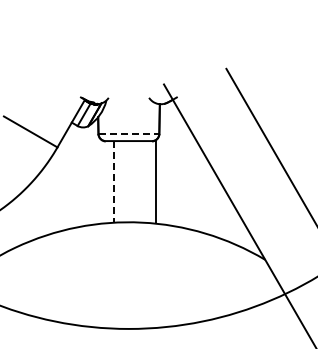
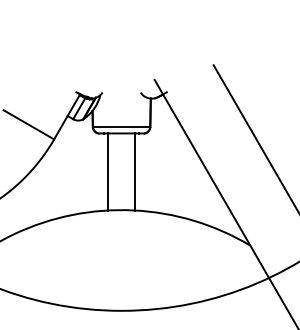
line: (129, 133) -> (122, 126), dashed -> solid
line: (114, 181) -> (107, 171), dashed -> solid
line: (155, 181) -> (135, 171), moved

